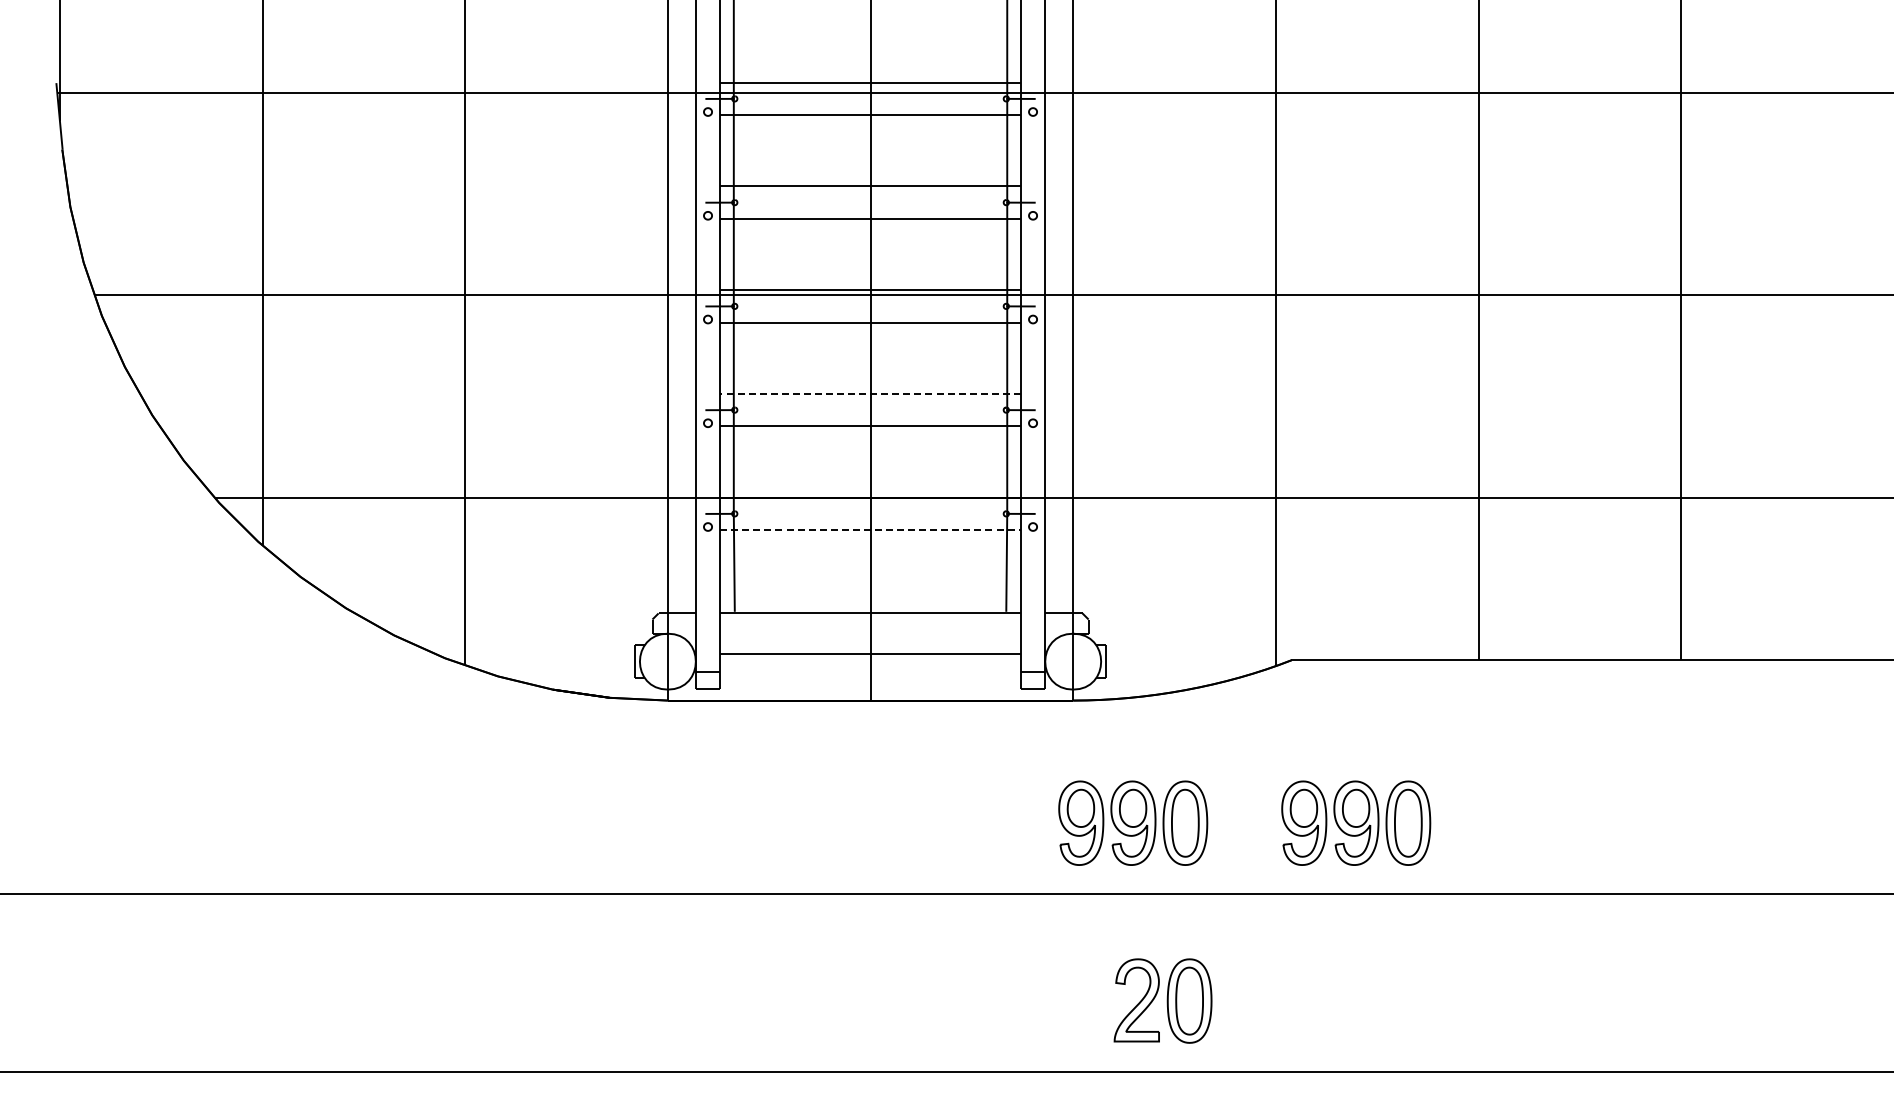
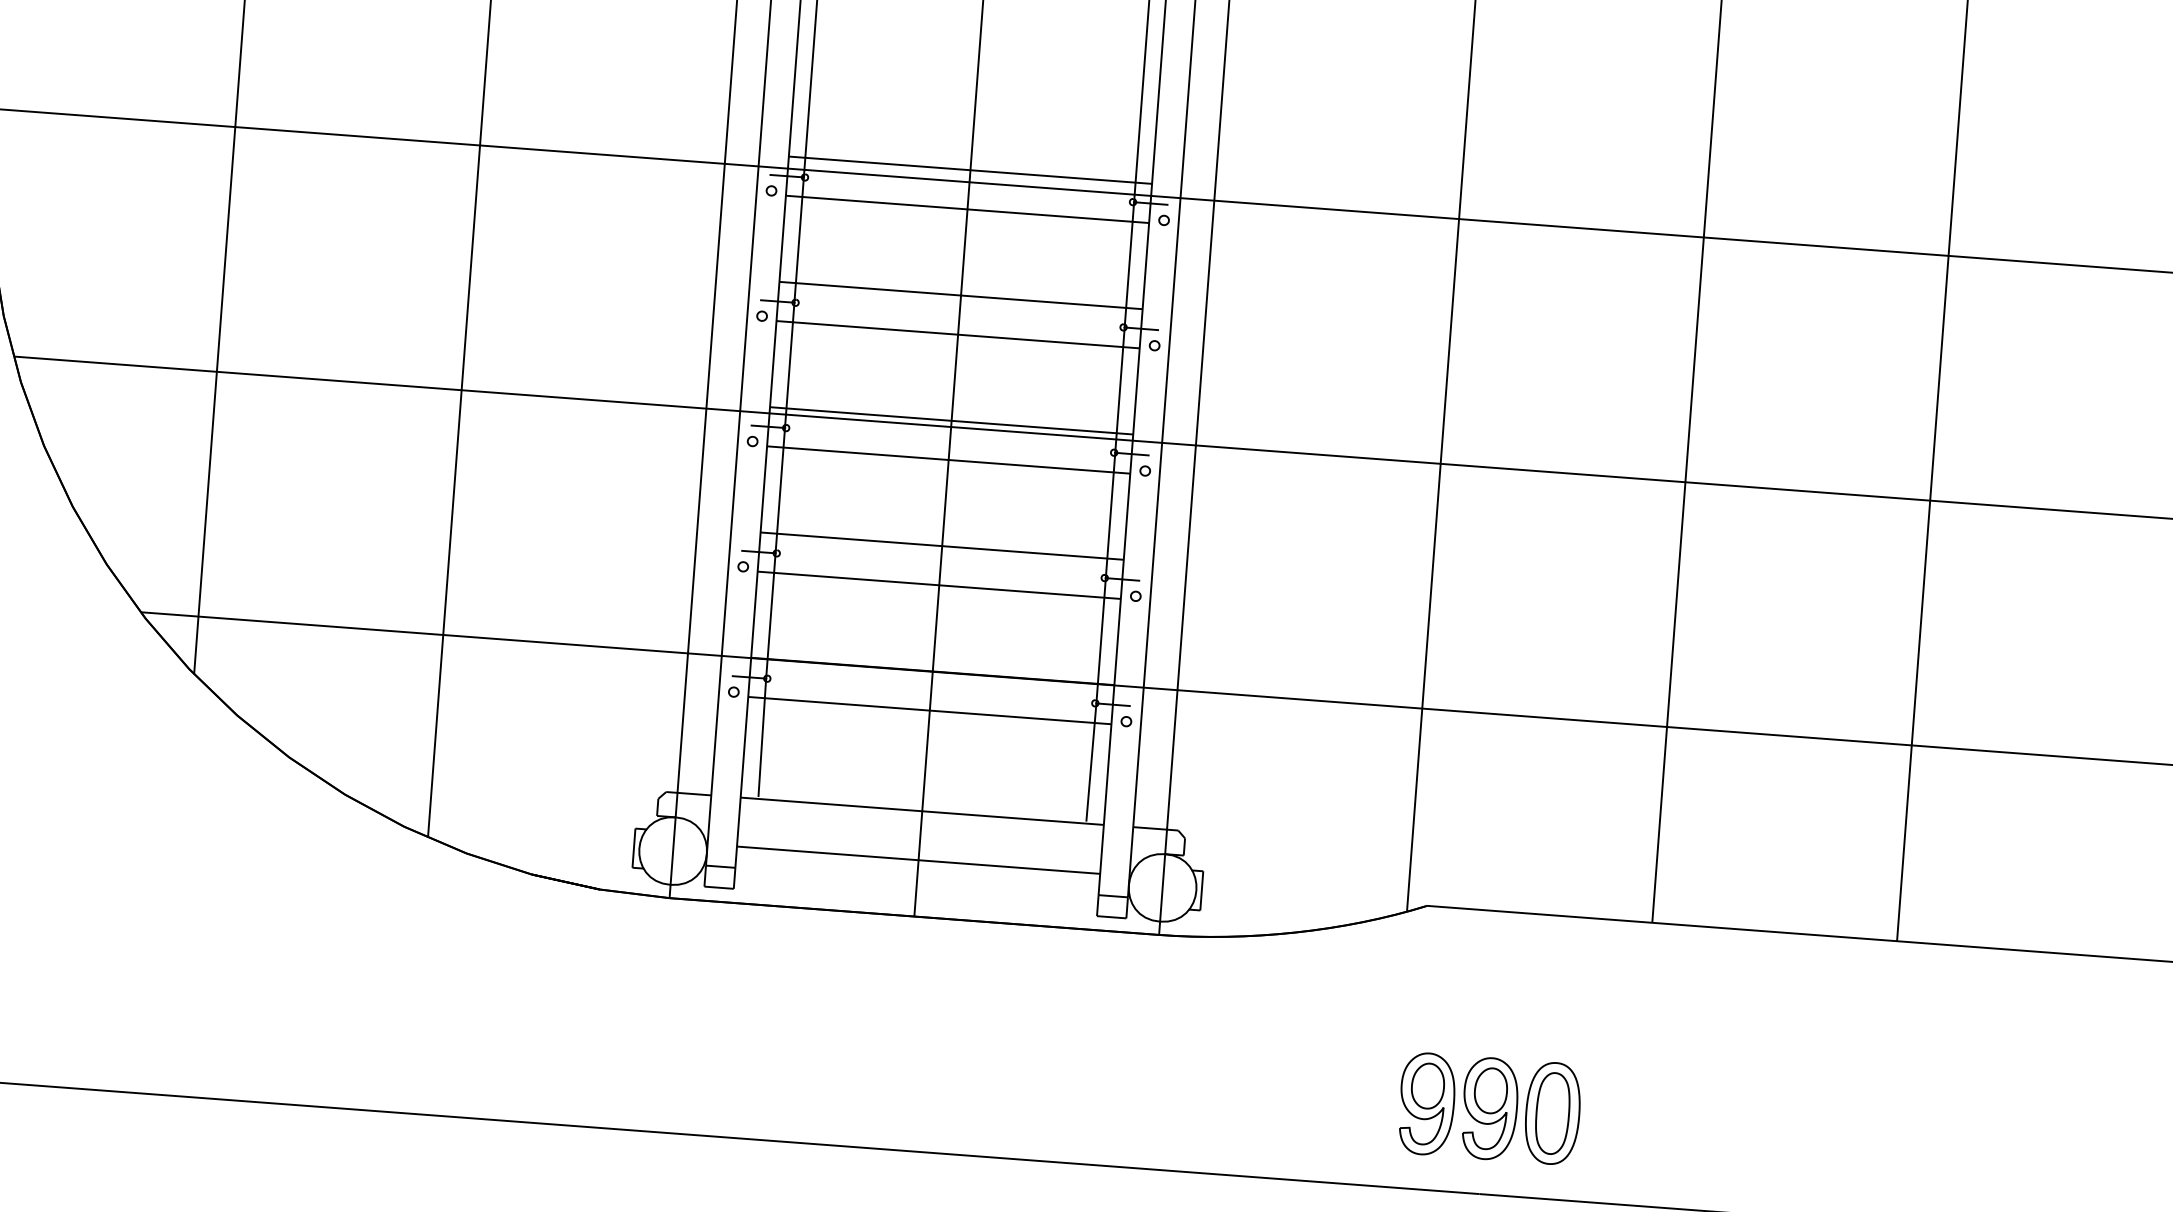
line: (870, 393) -> (942, 545), dashed -> solid
line: (871, 530) -> (930, 711), dashed -> solid
part: (1133, 822) -> (1220, 1087), removed

